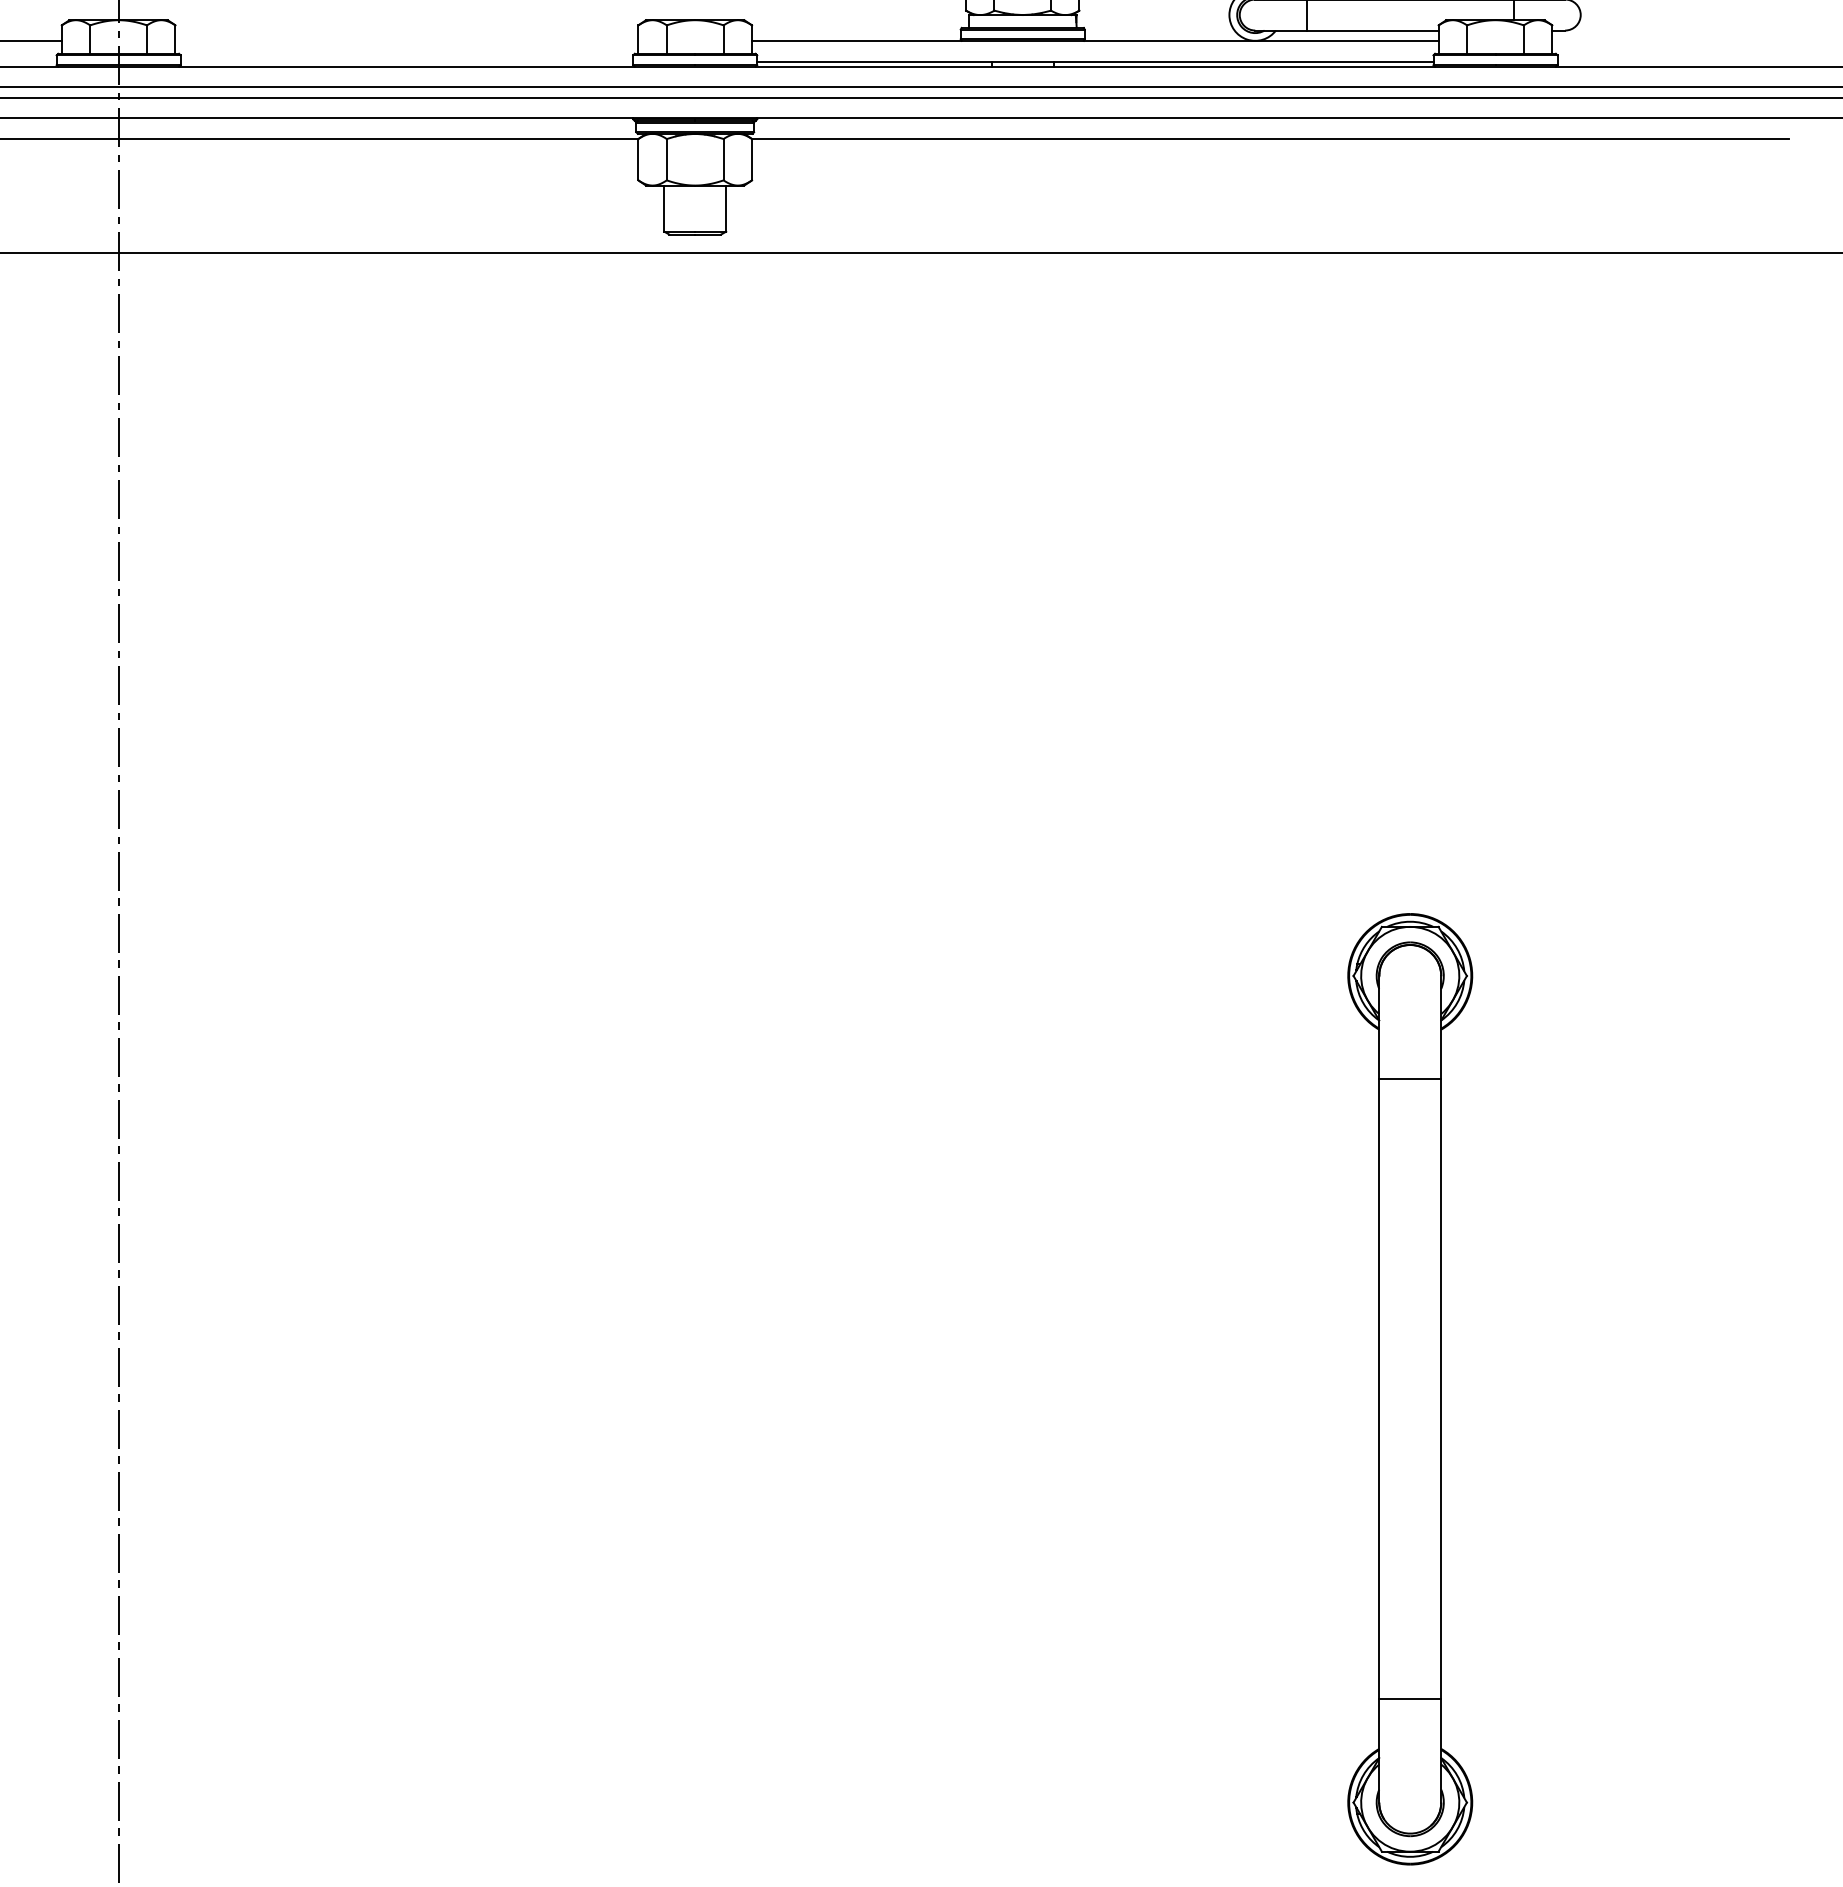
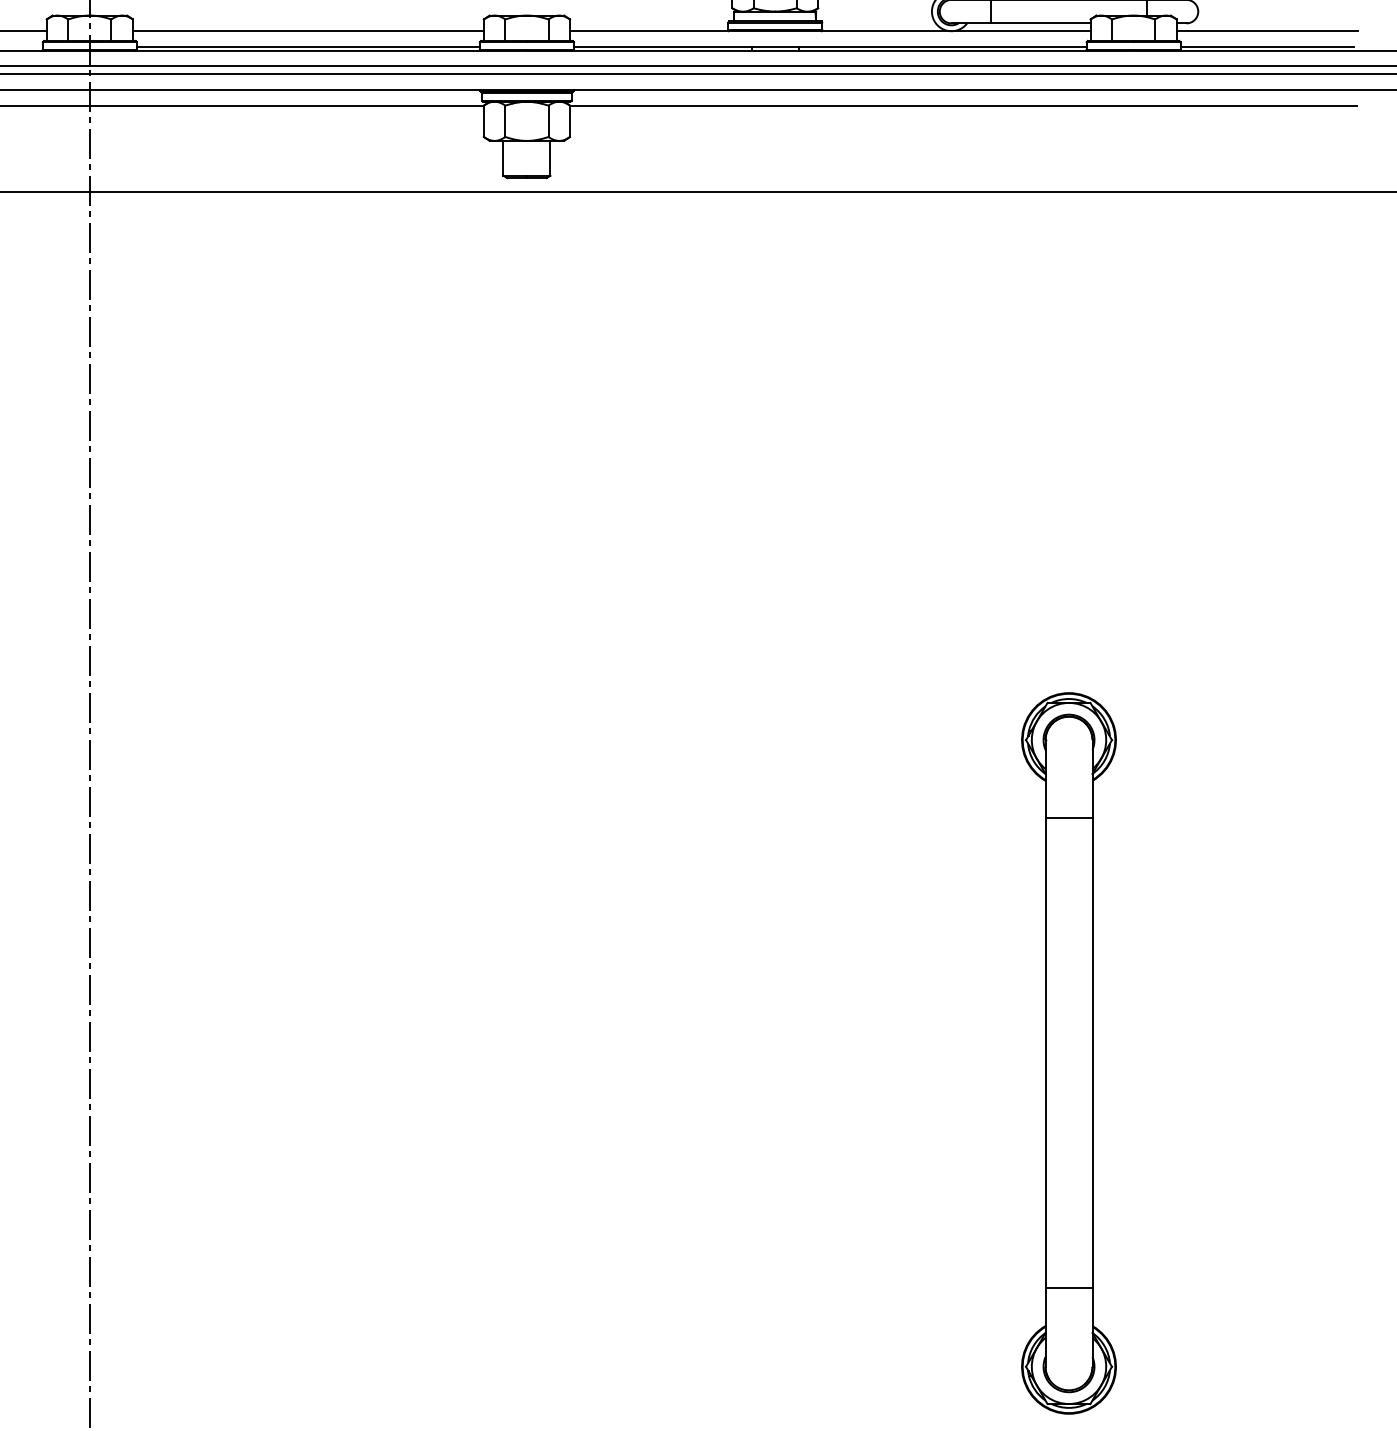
line: (406, 40) -> (308, 30), added
line: (1671, 40) -> (1267, 30), added
line: (406, 61) -> (308, 46), added
line: (1671, 61) -> (1267, 46), added

